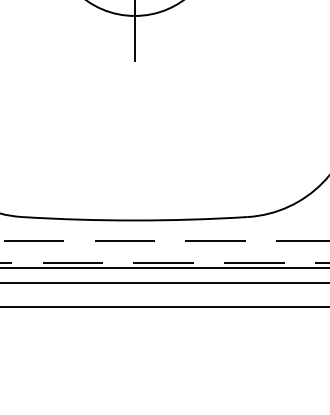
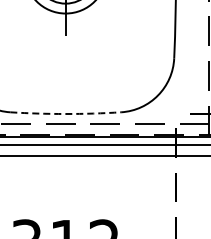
arc: (134, 221) -> (65, 114), solid -> dashed

